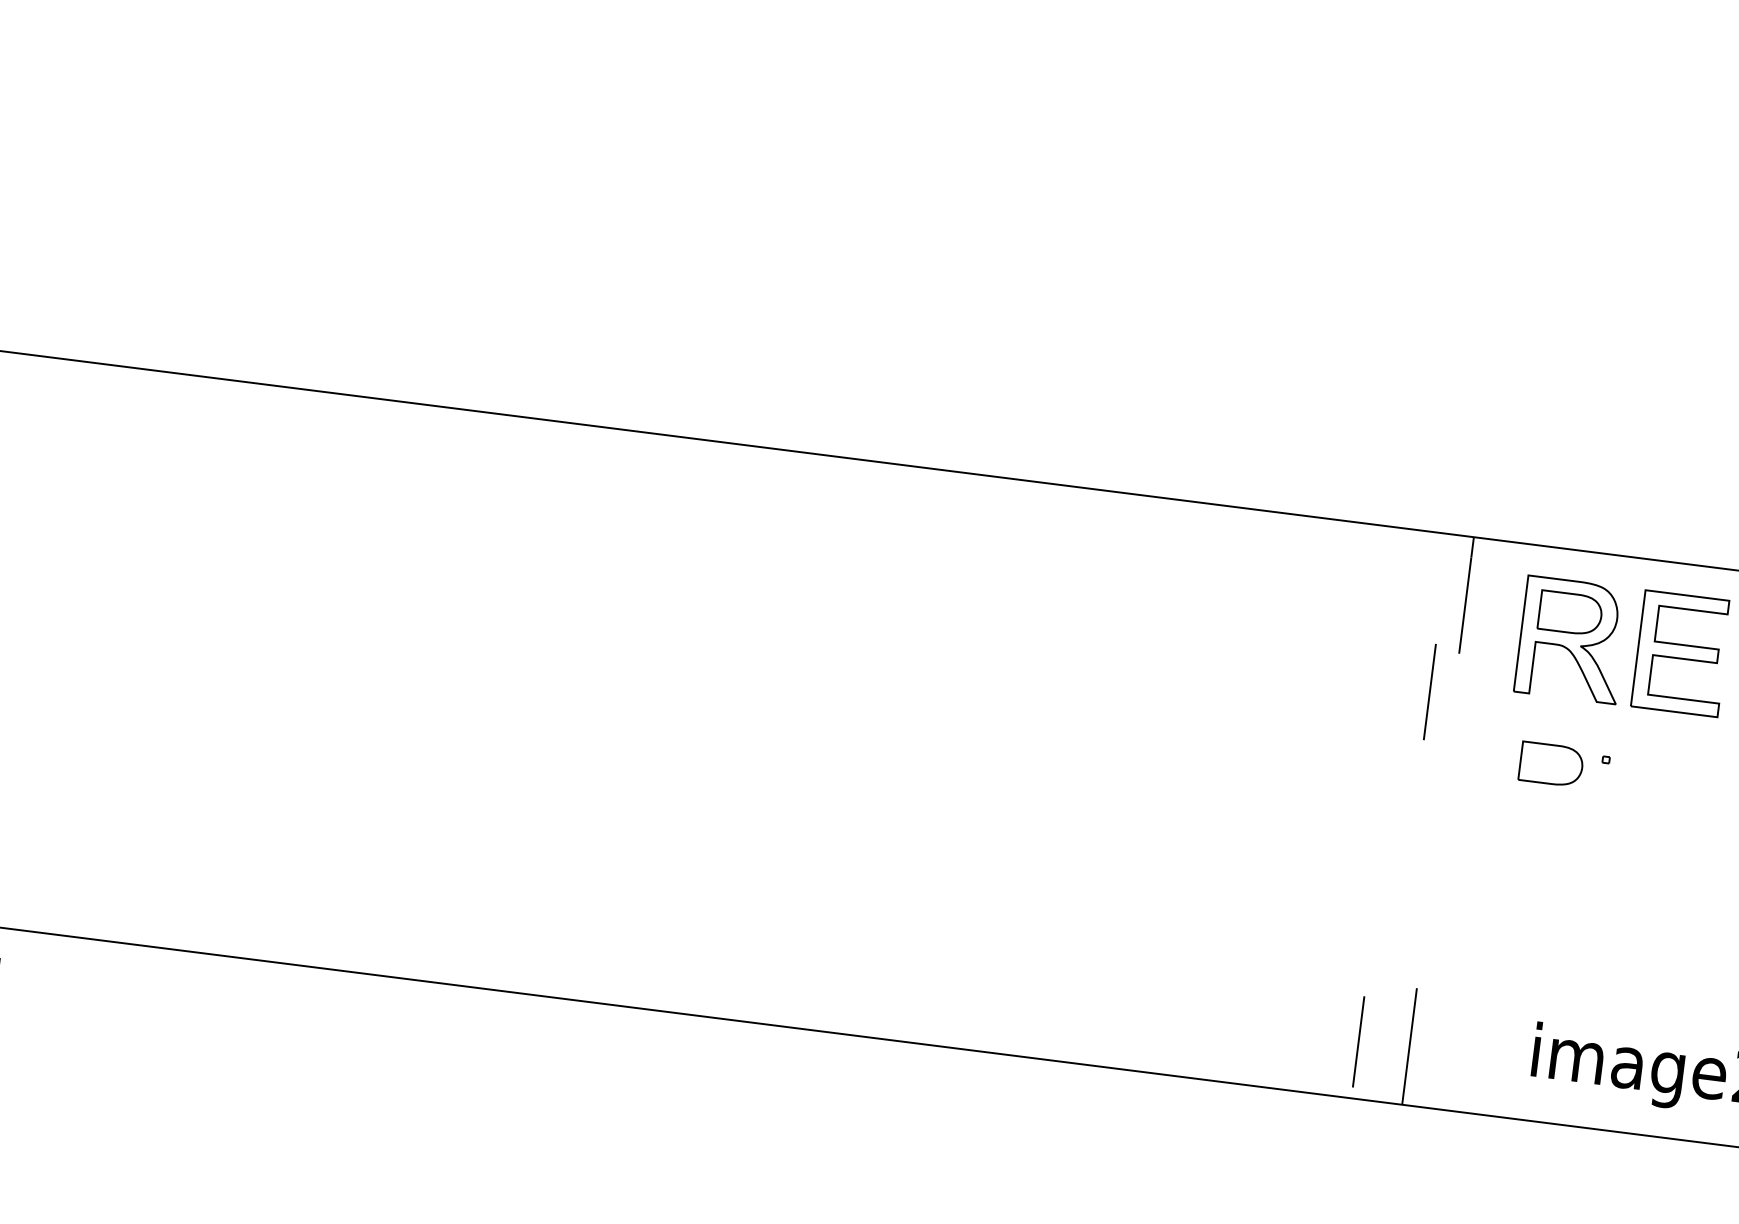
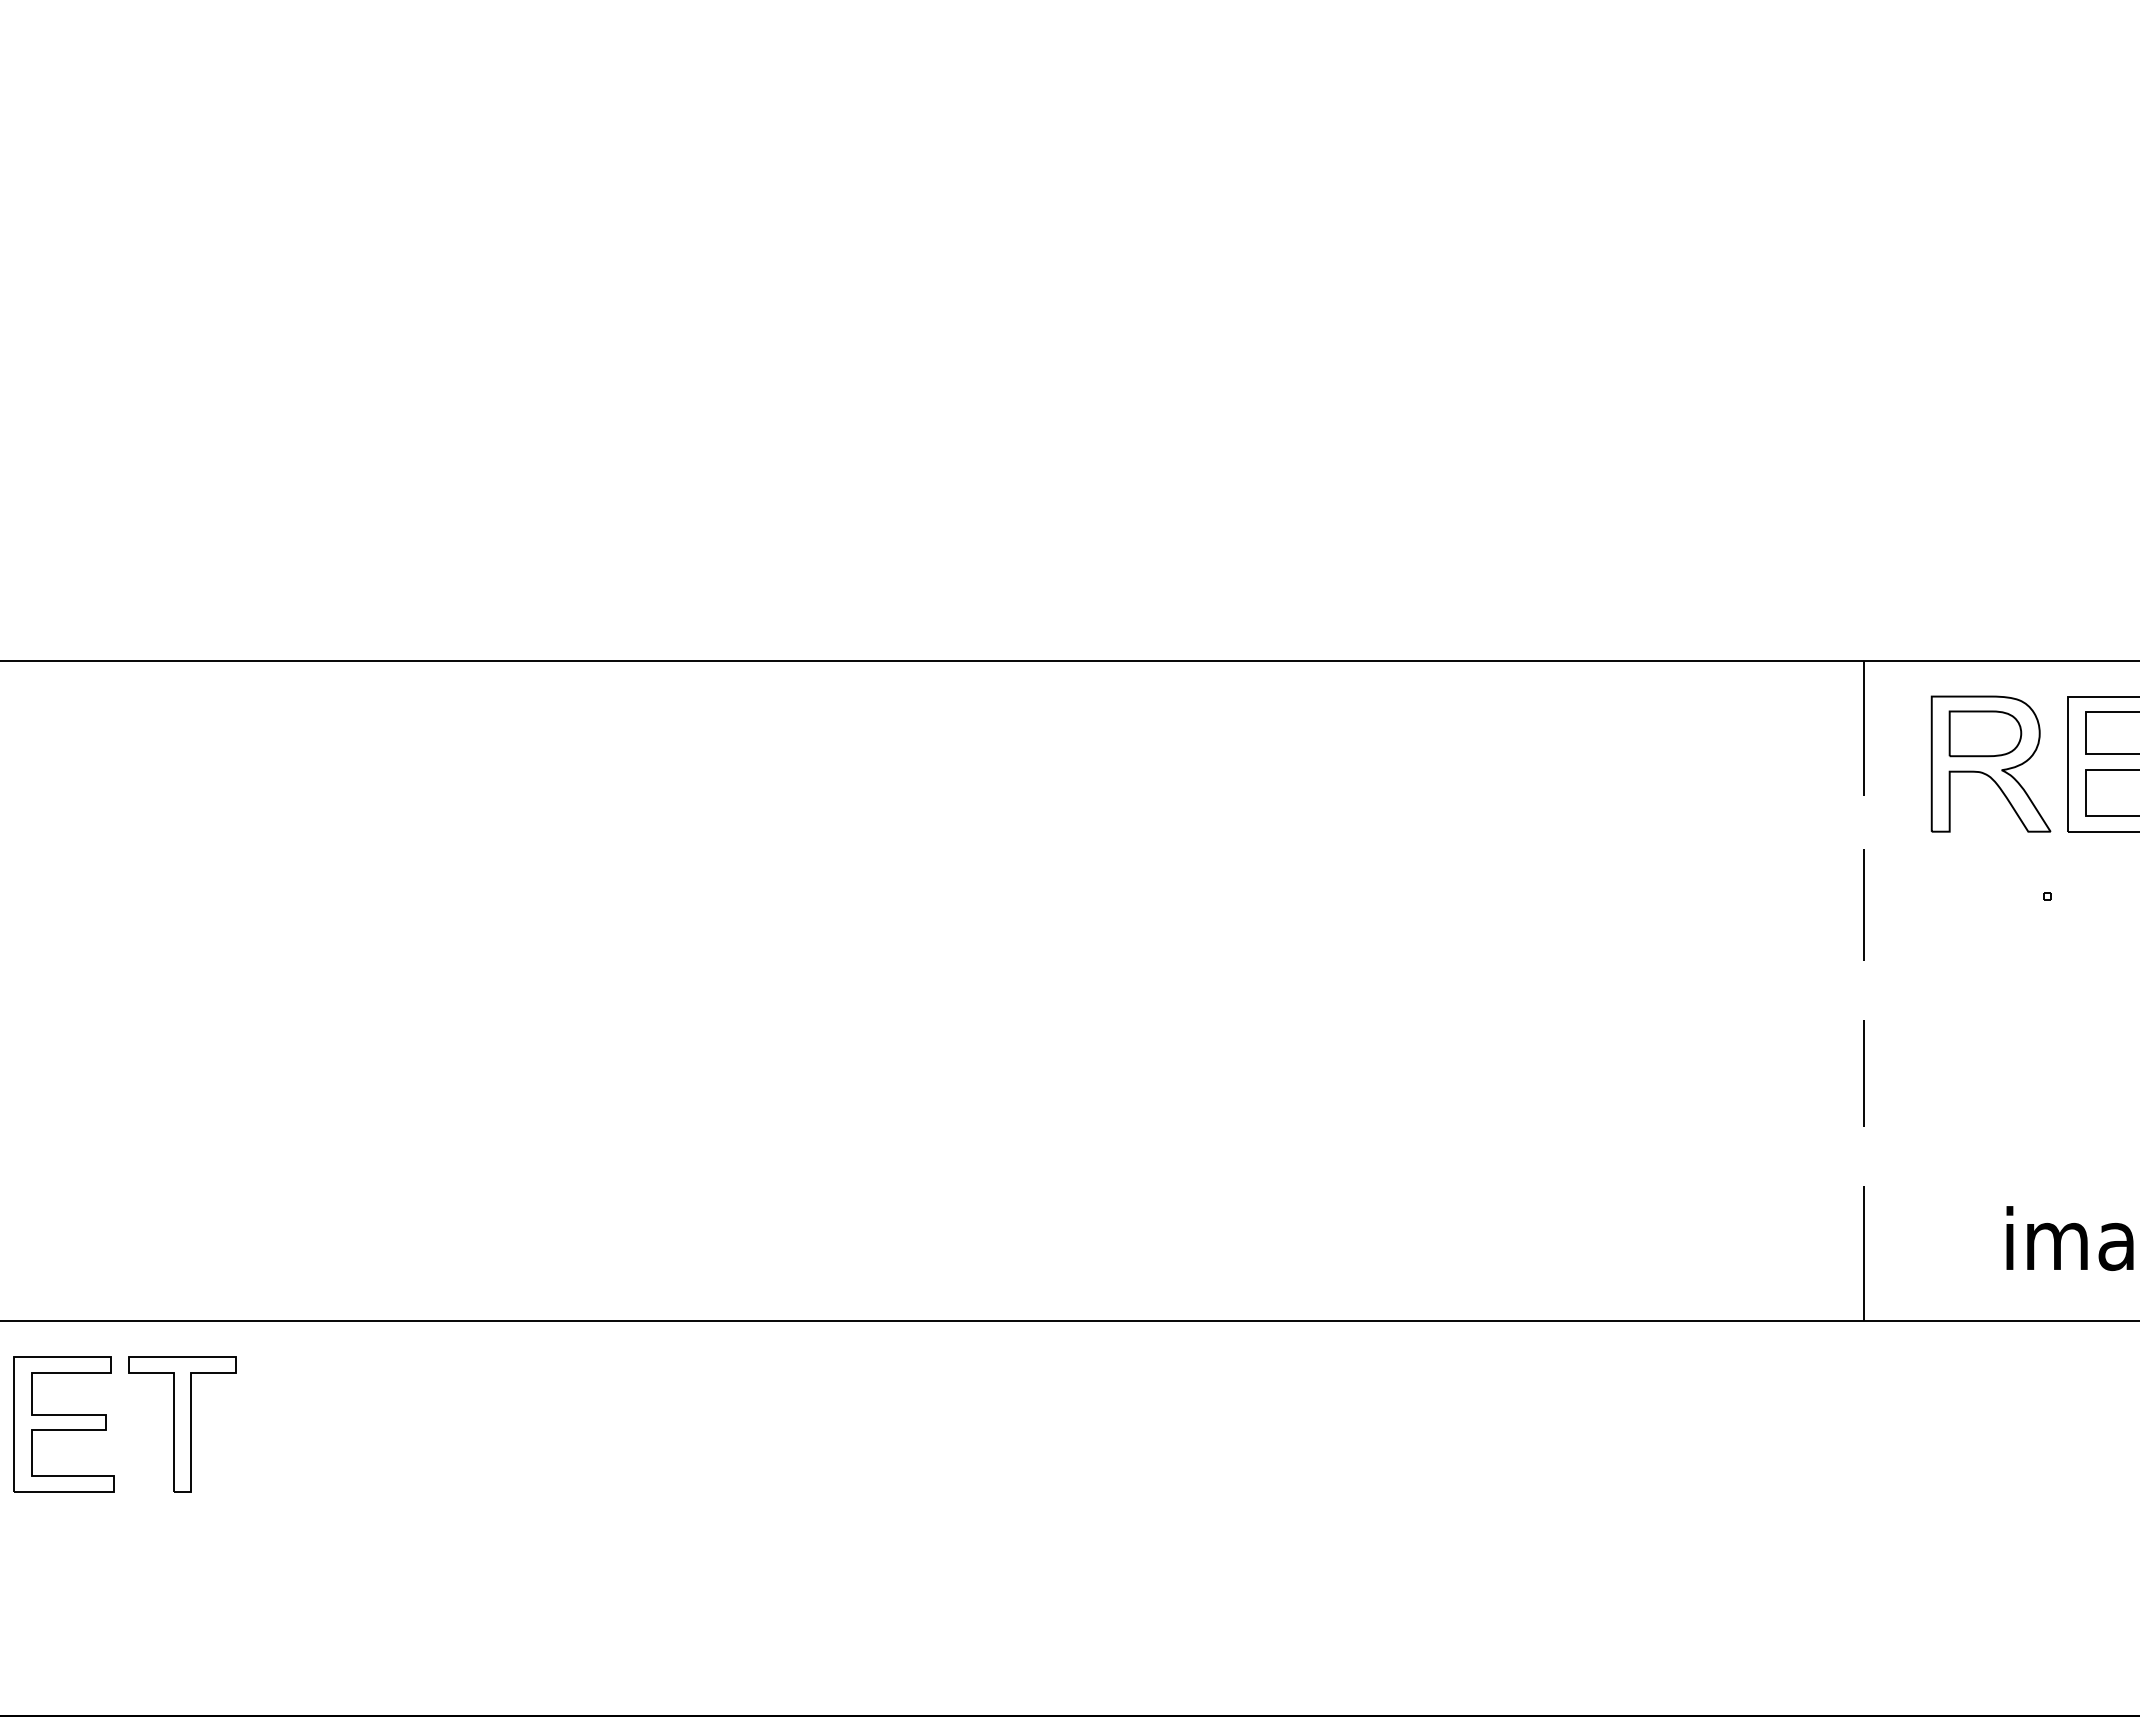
line: (1429, 691) -> (1863, 904), moved
part: (1551, 764) -> (1985, 909), removed
line: (1358, 1041) -> (1863, 1073), moved

